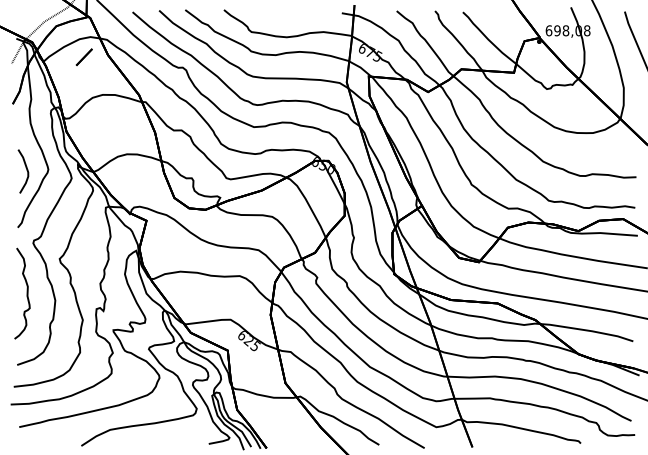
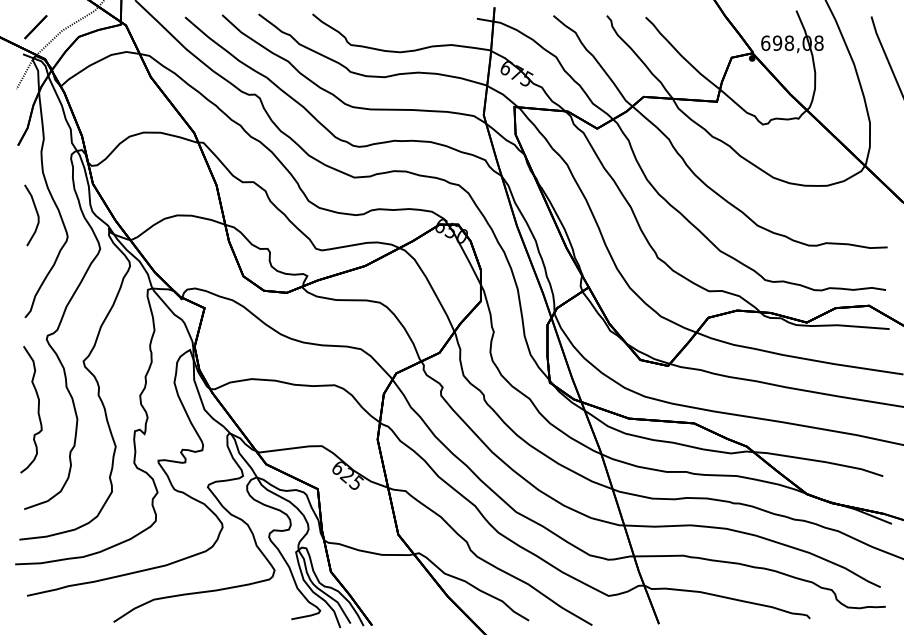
line: (84, 57) -> (35, 27), moved
curve: (26, 170) -> (36, 213), moved

